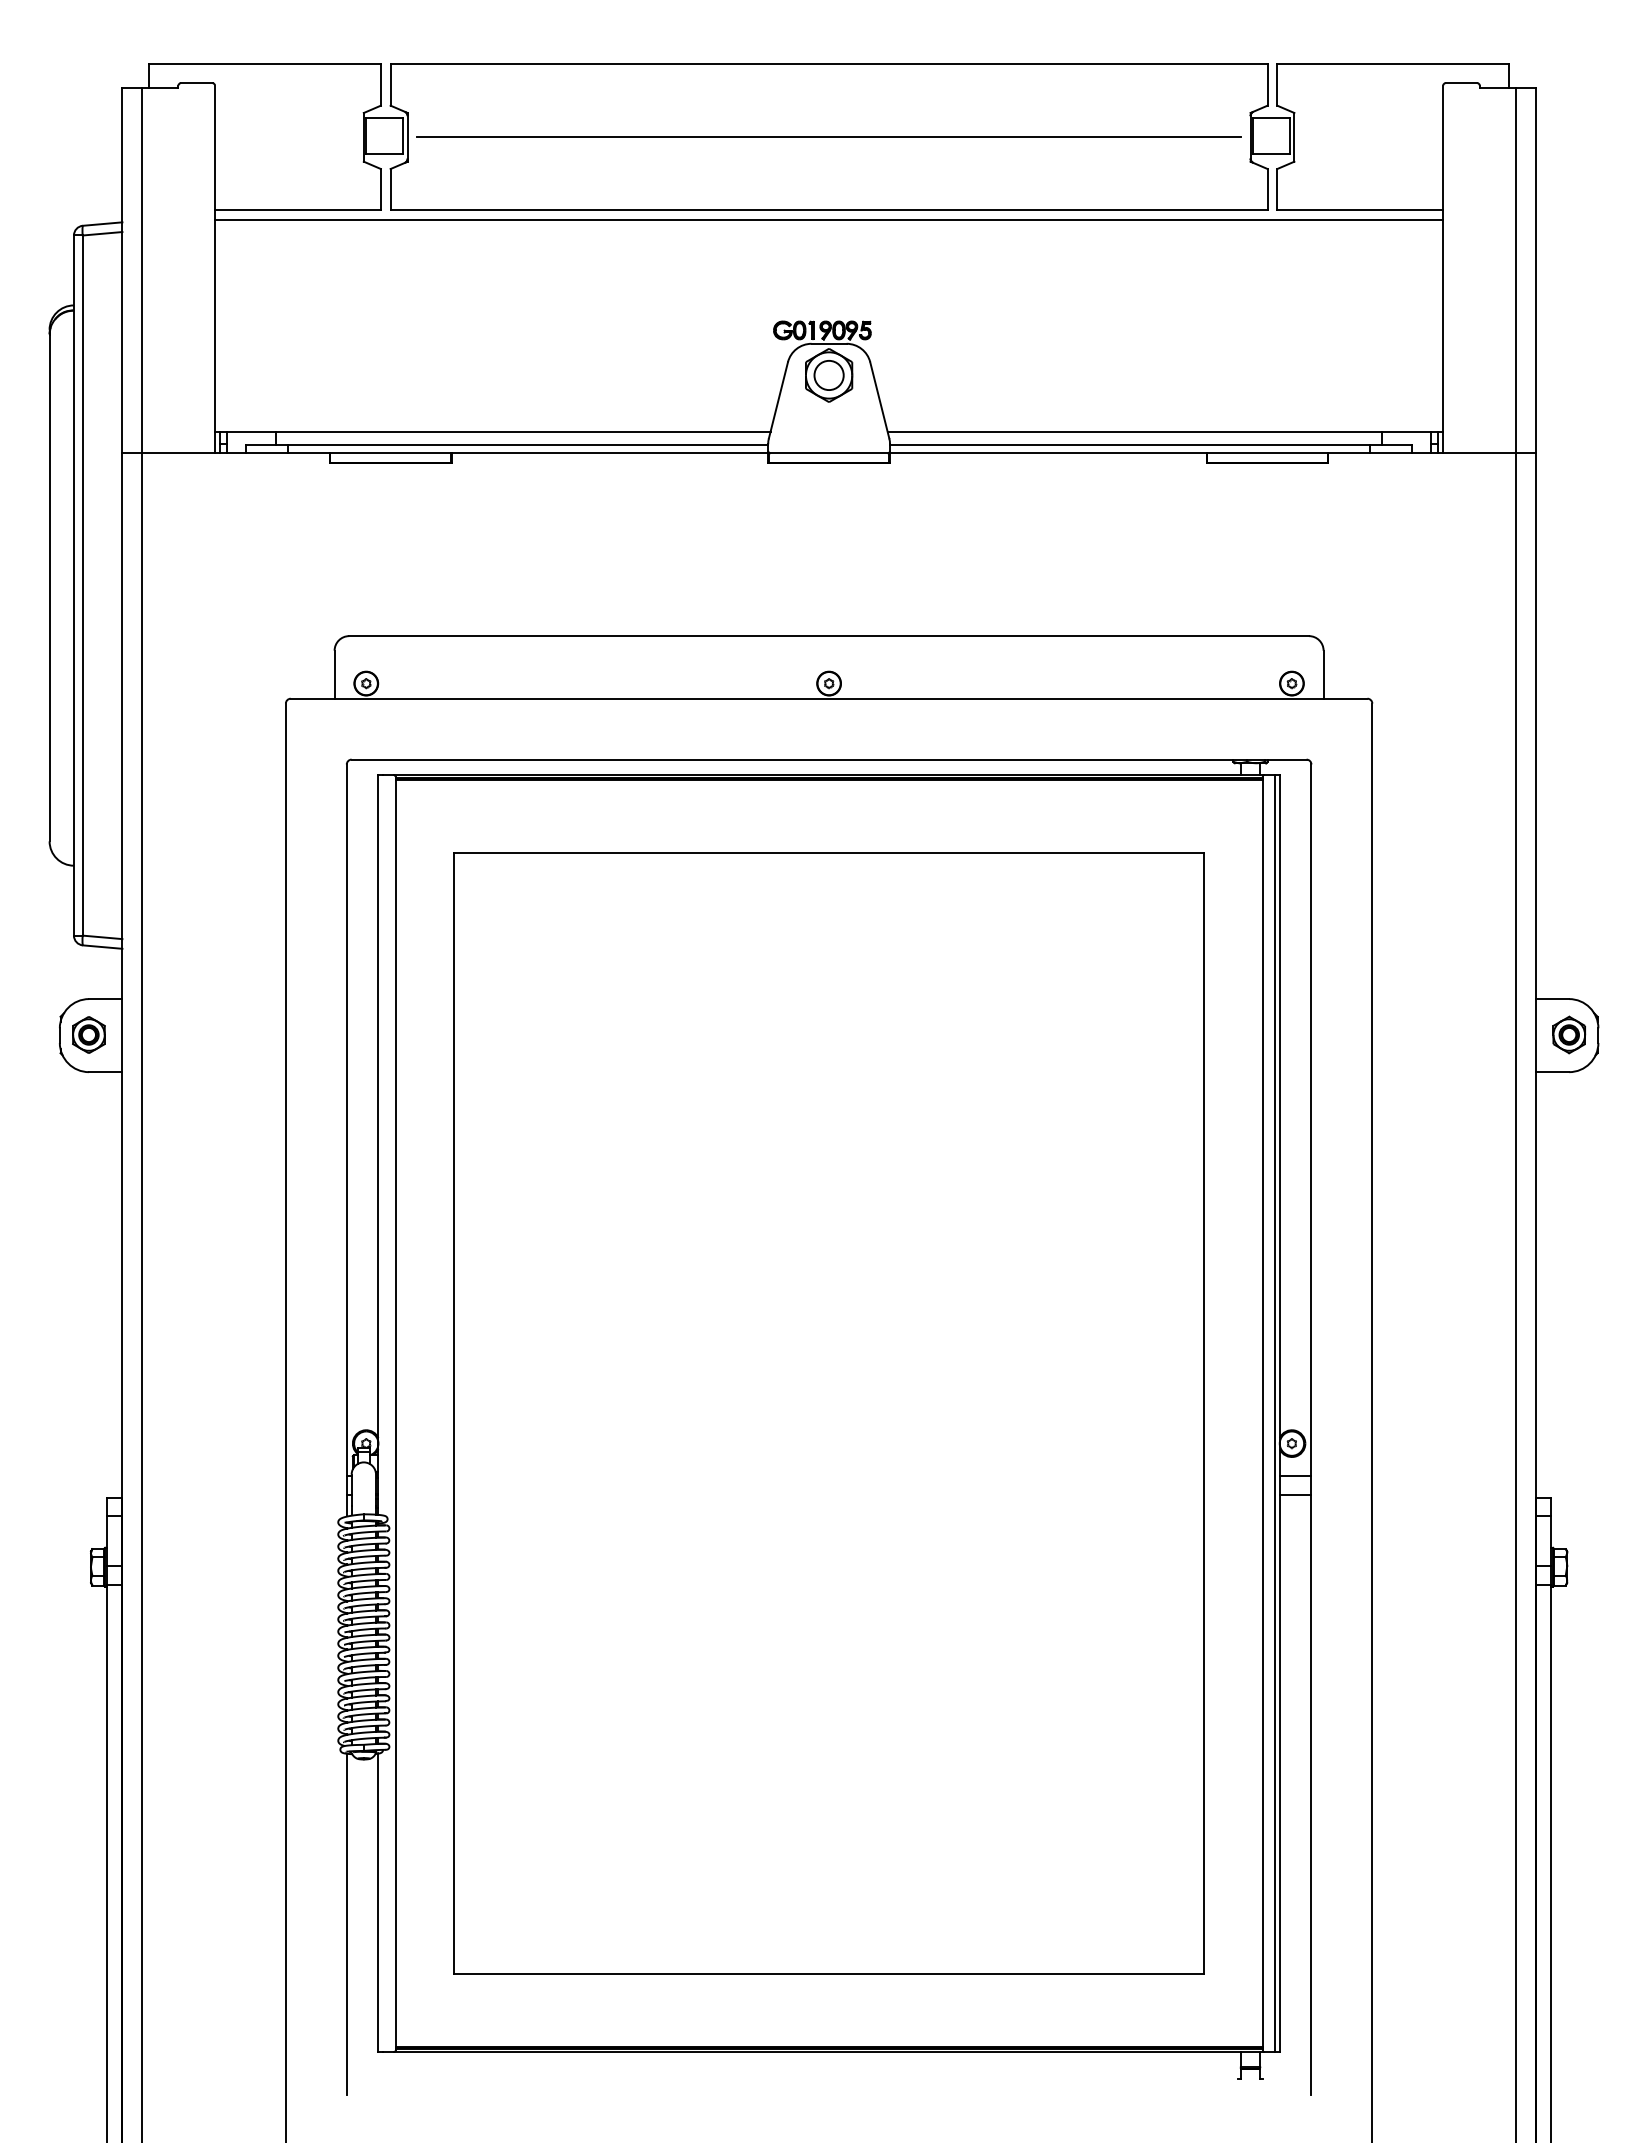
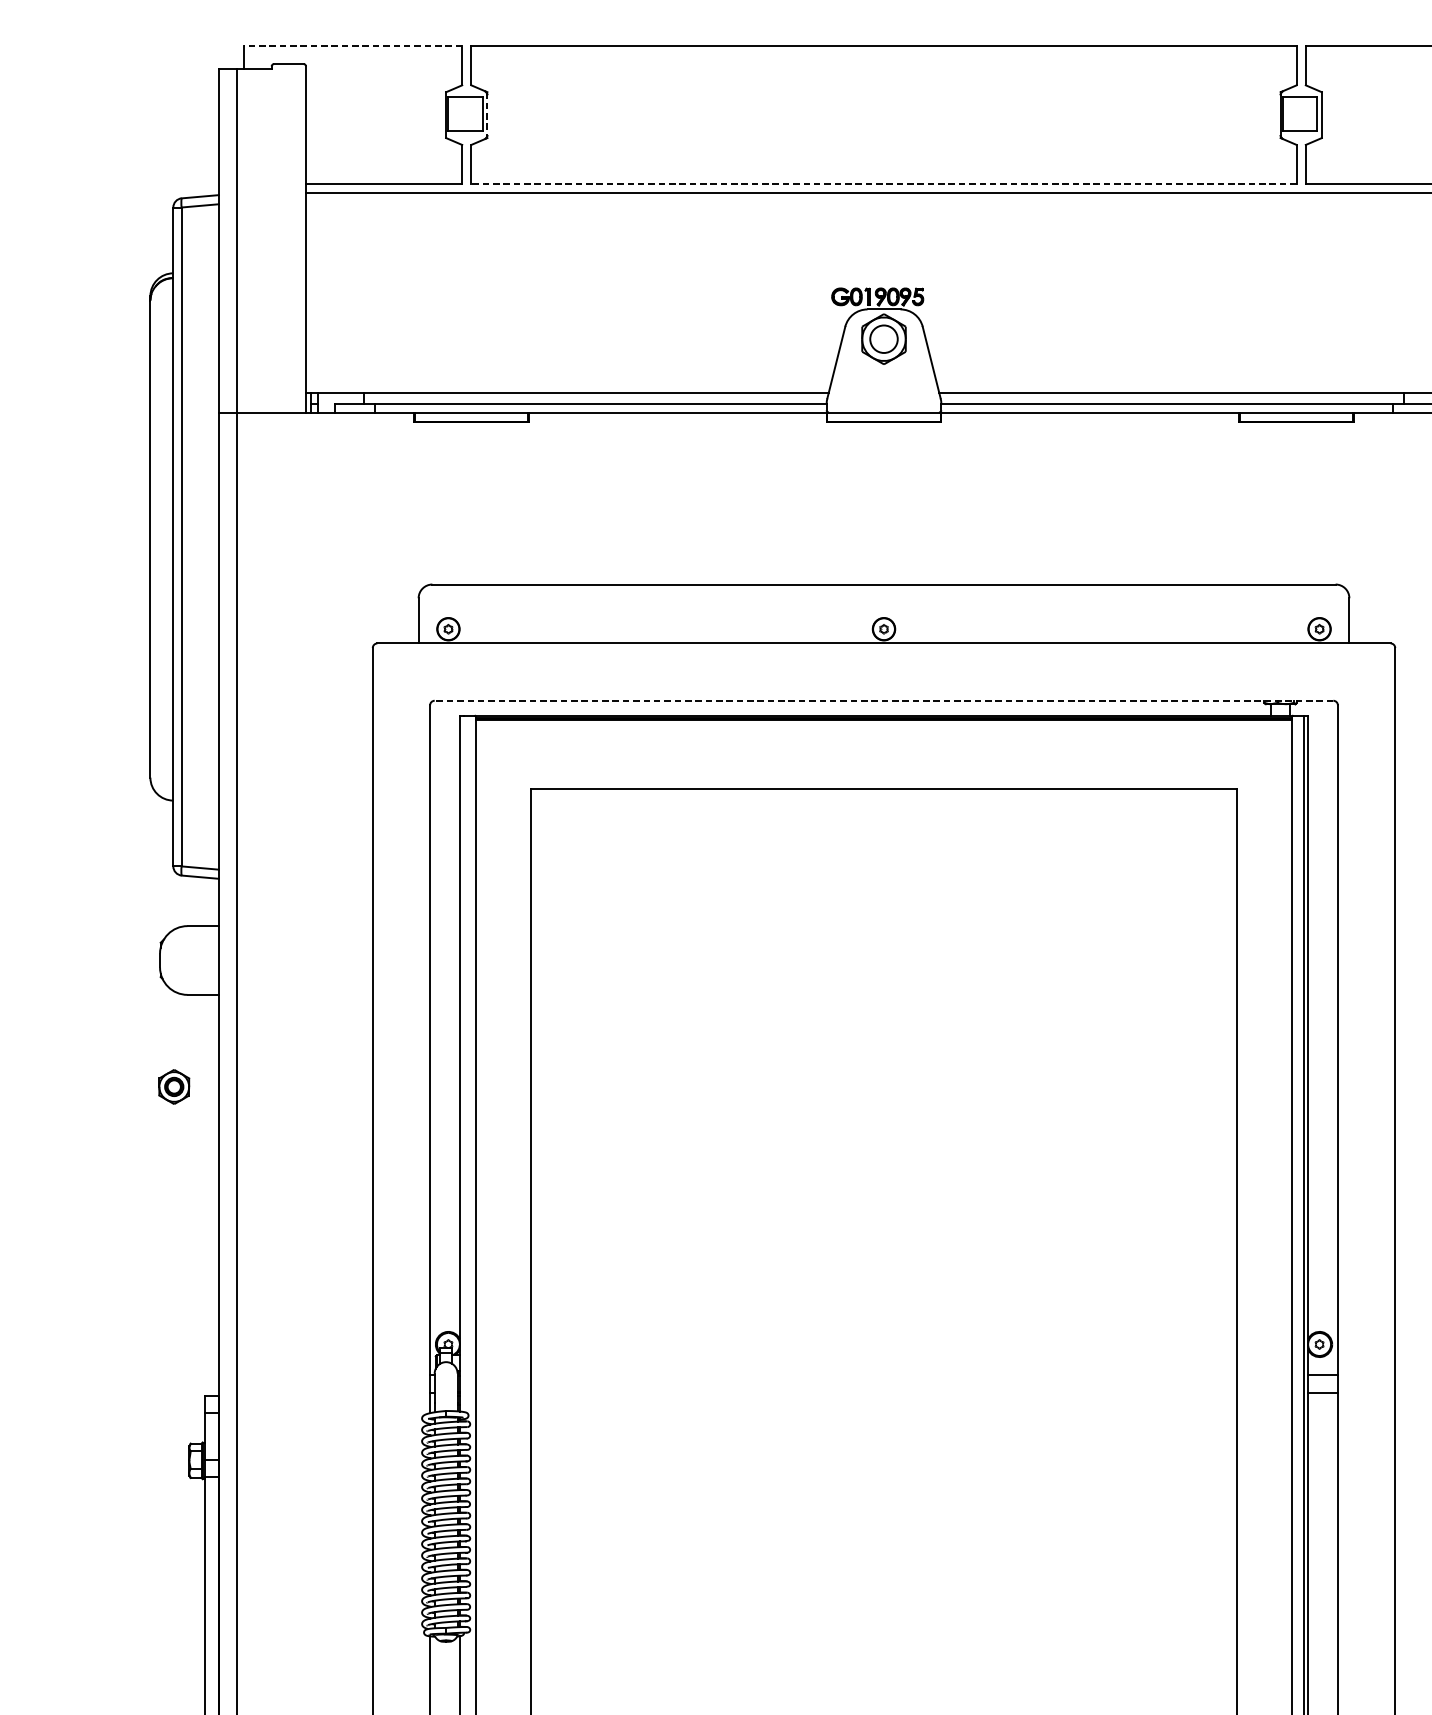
line: (265, 64) -> (353, 46), solid -> dashed
line: (407, 137) -> (487, 115), solid -> dashed
line: (828, 137) -> (883, 115), removed
line: (828, 210) -> (883, 183), solid -> dashed
line: (828, 759) -> (883, 700), solid -> dashed
part: (88, 1034) -> (173, 1086), moved

